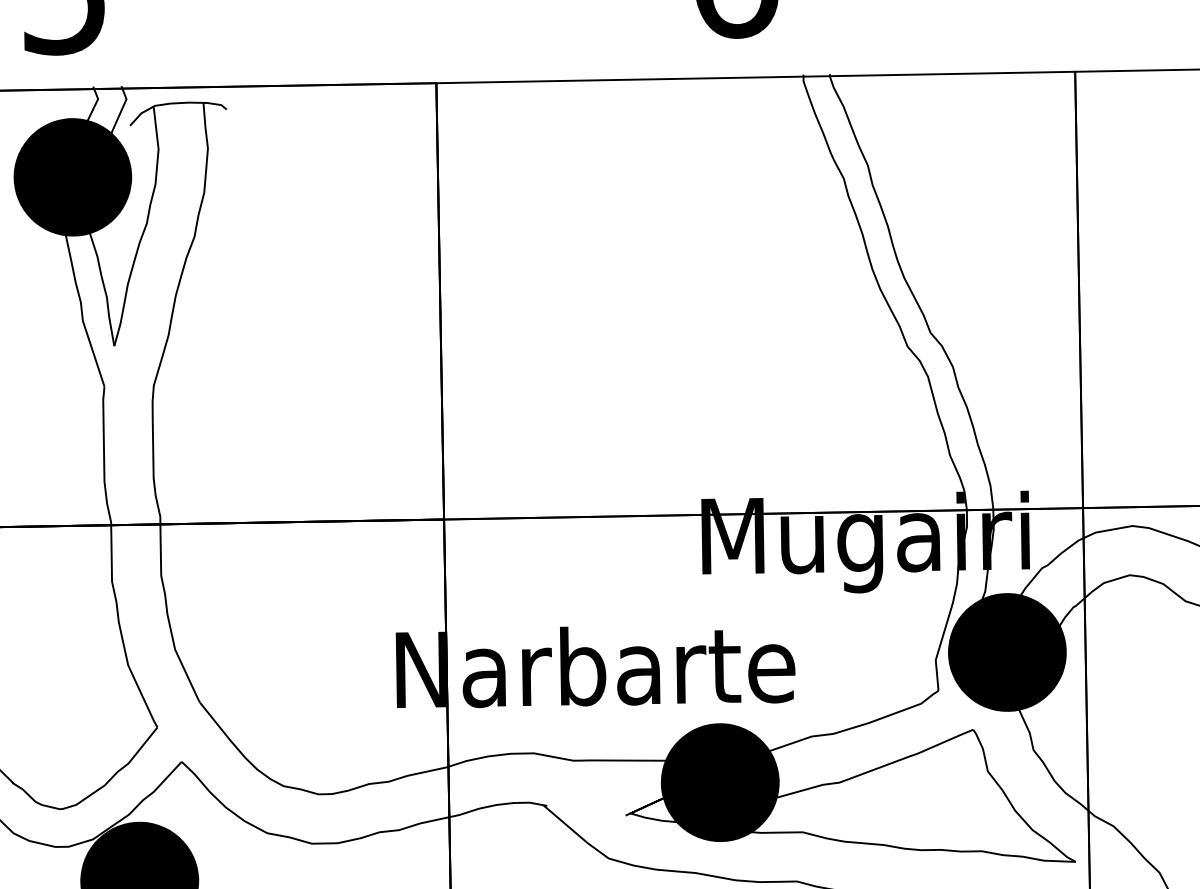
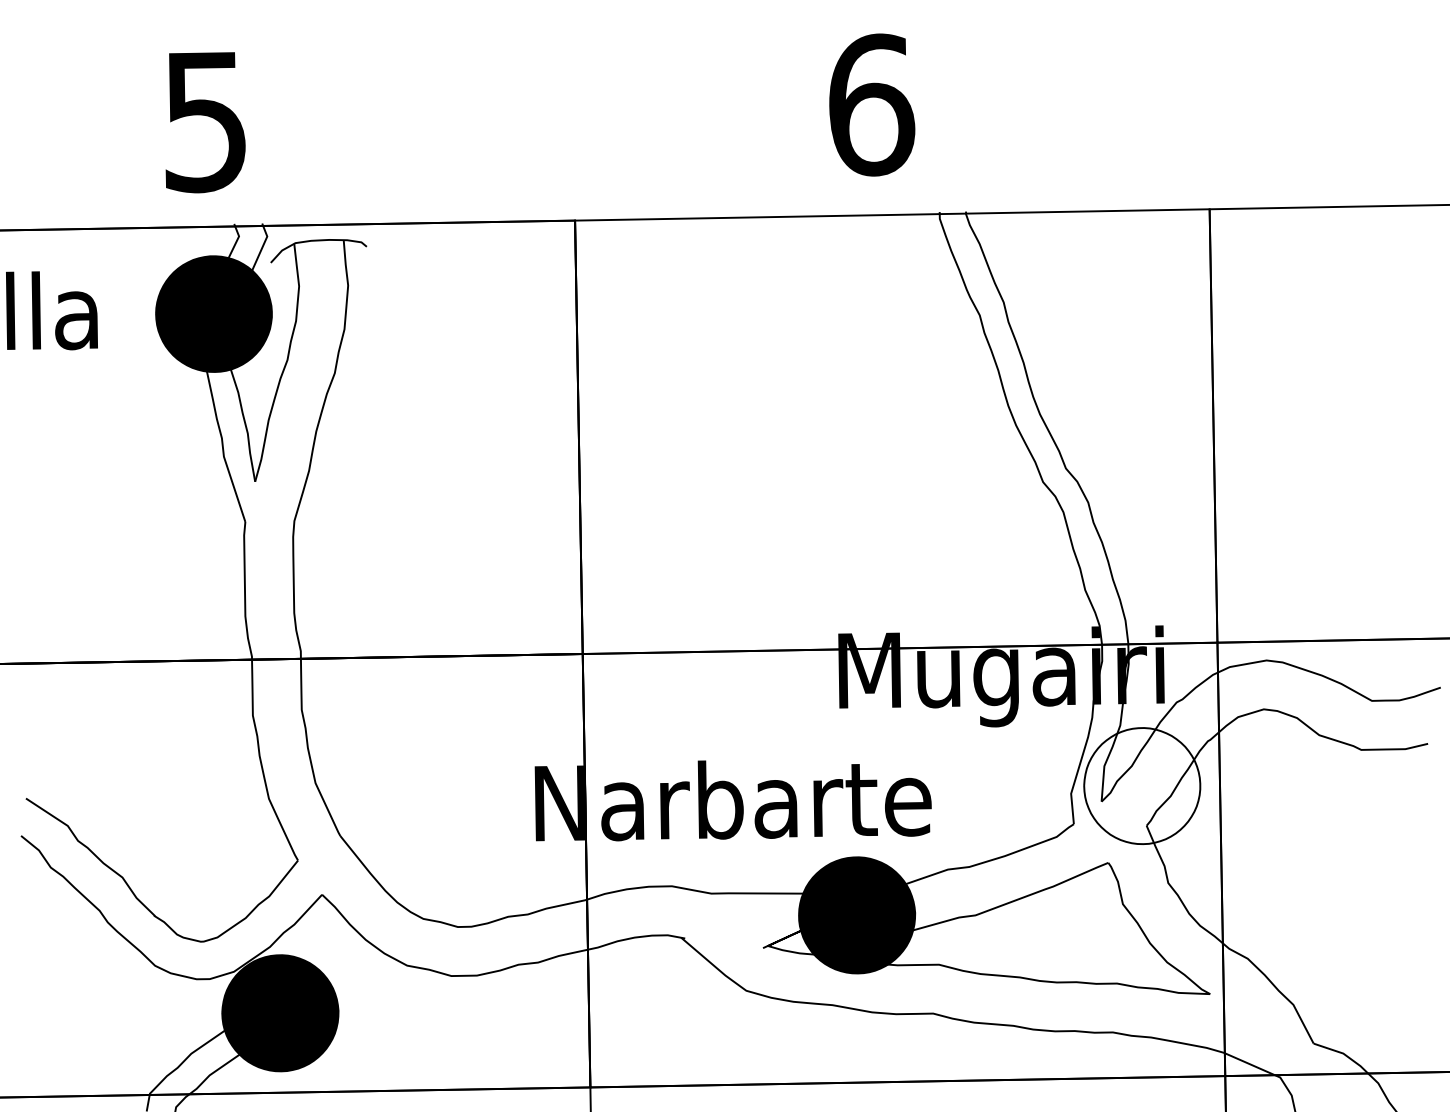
fill: (1007, 652) -> (1142, 786), removed

